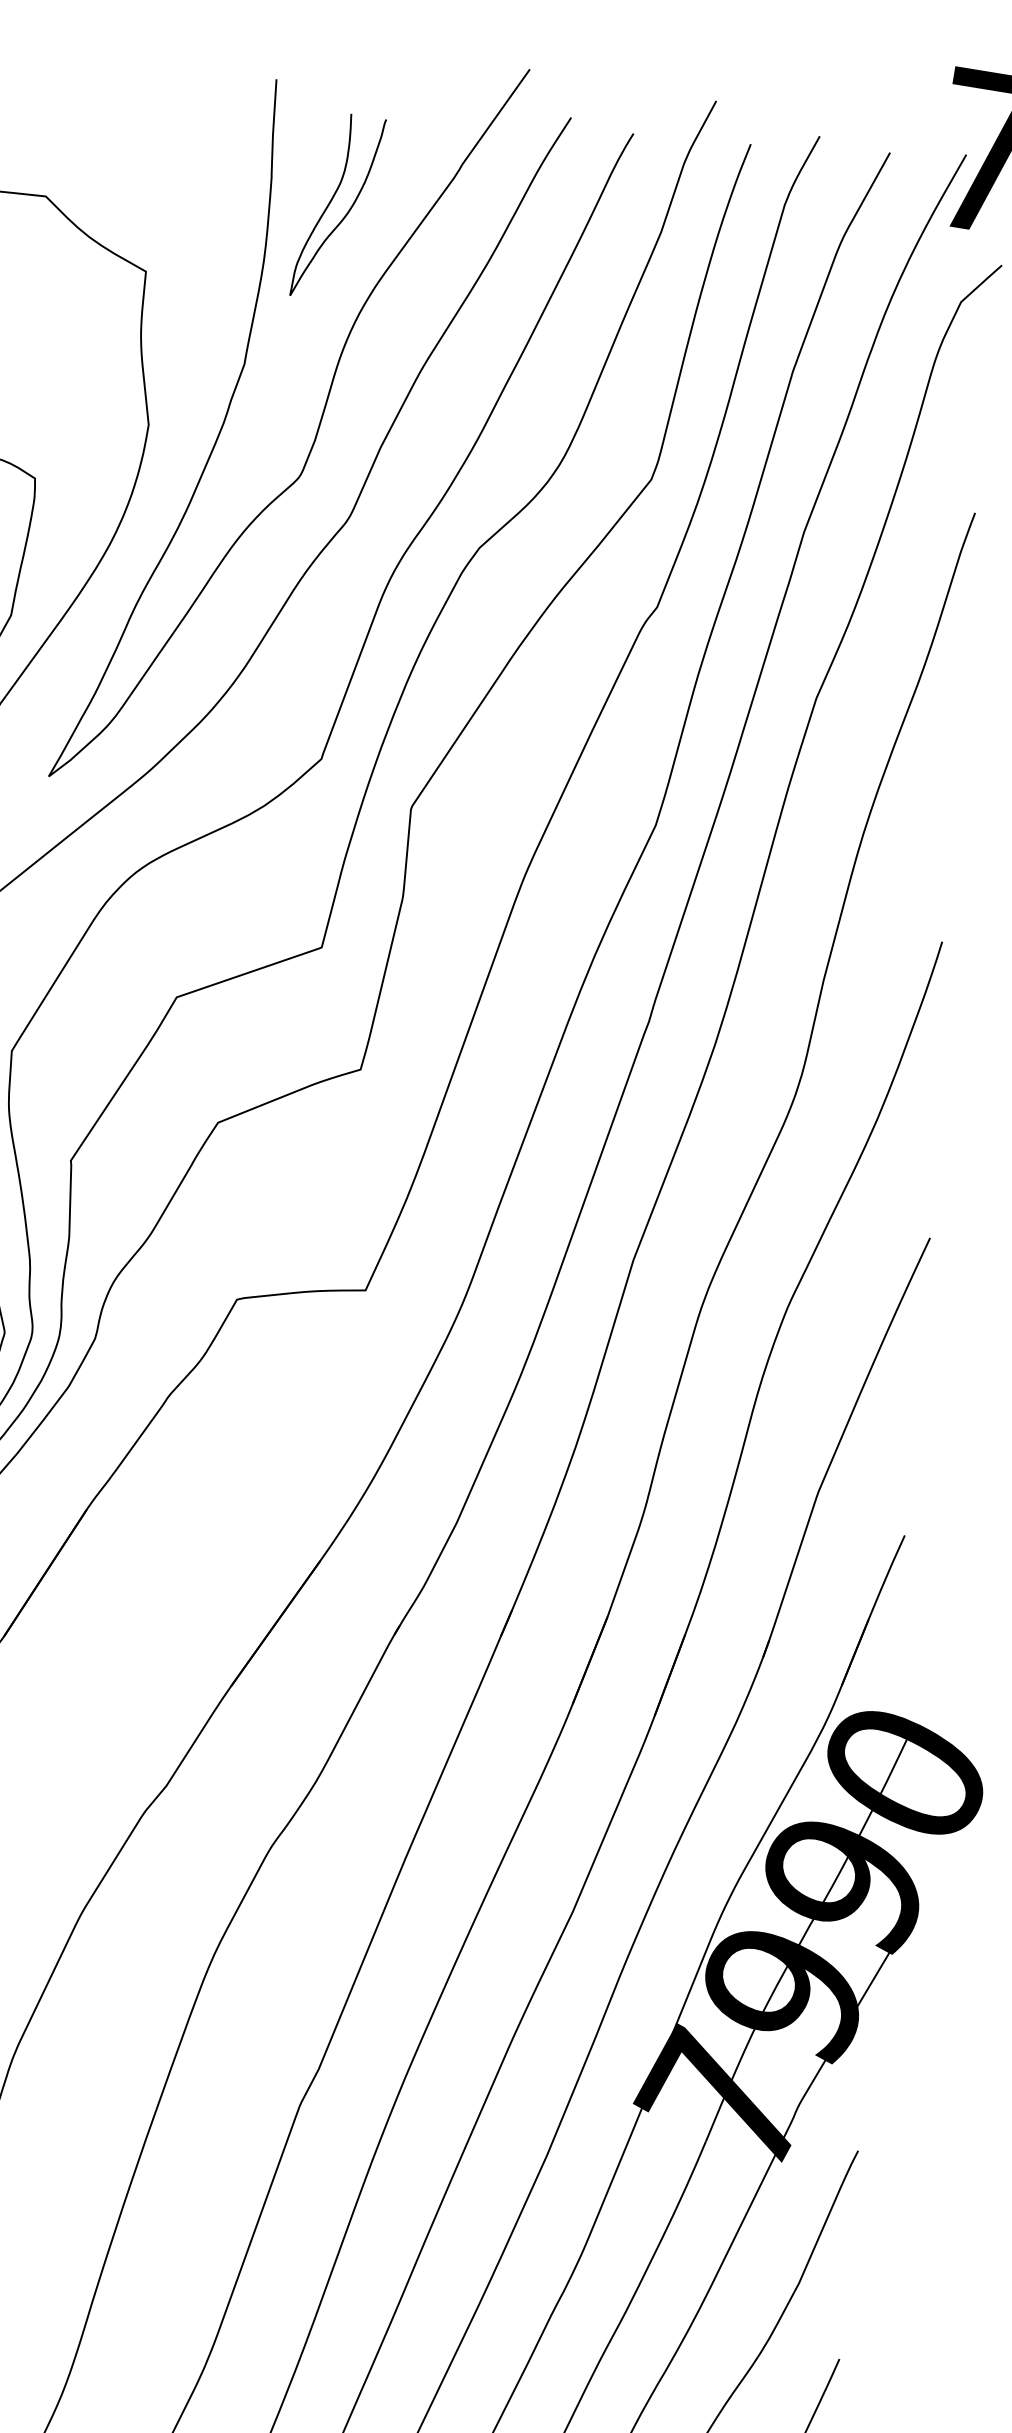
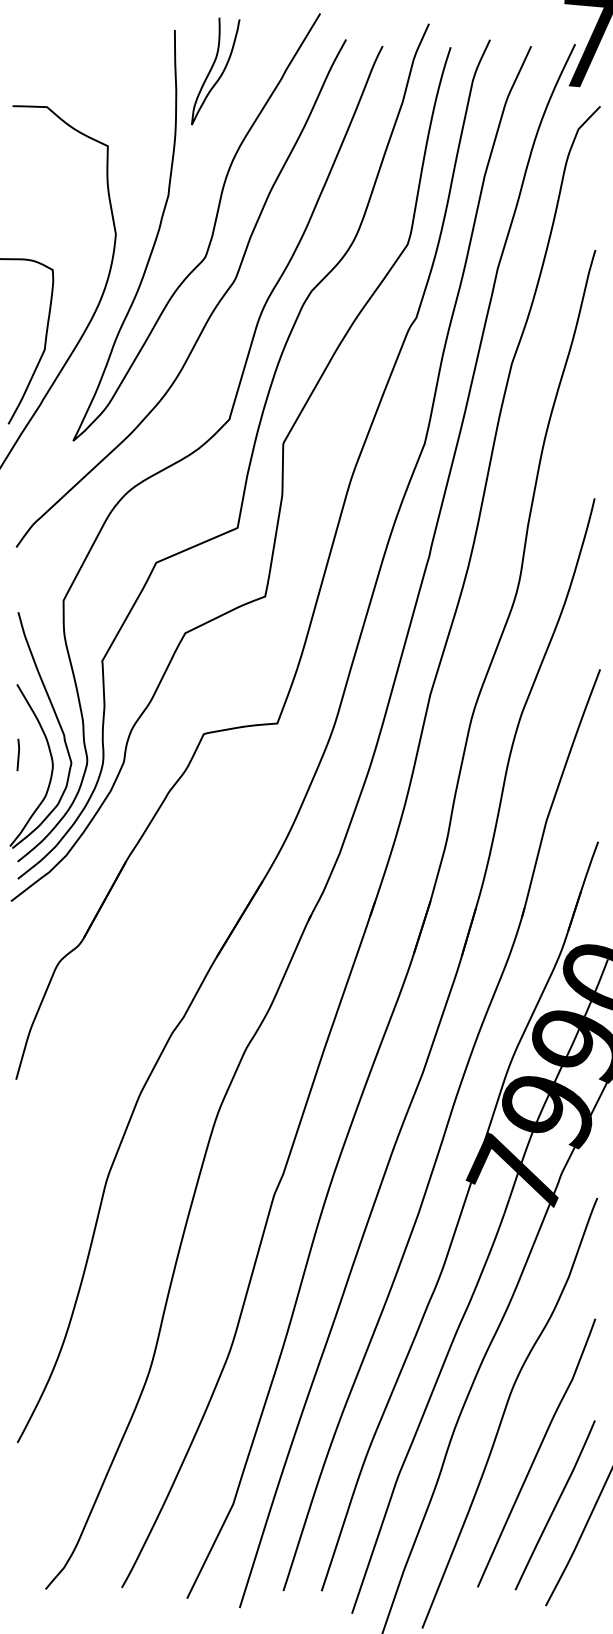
curve: (330, 204) -> (211, 70), moved

